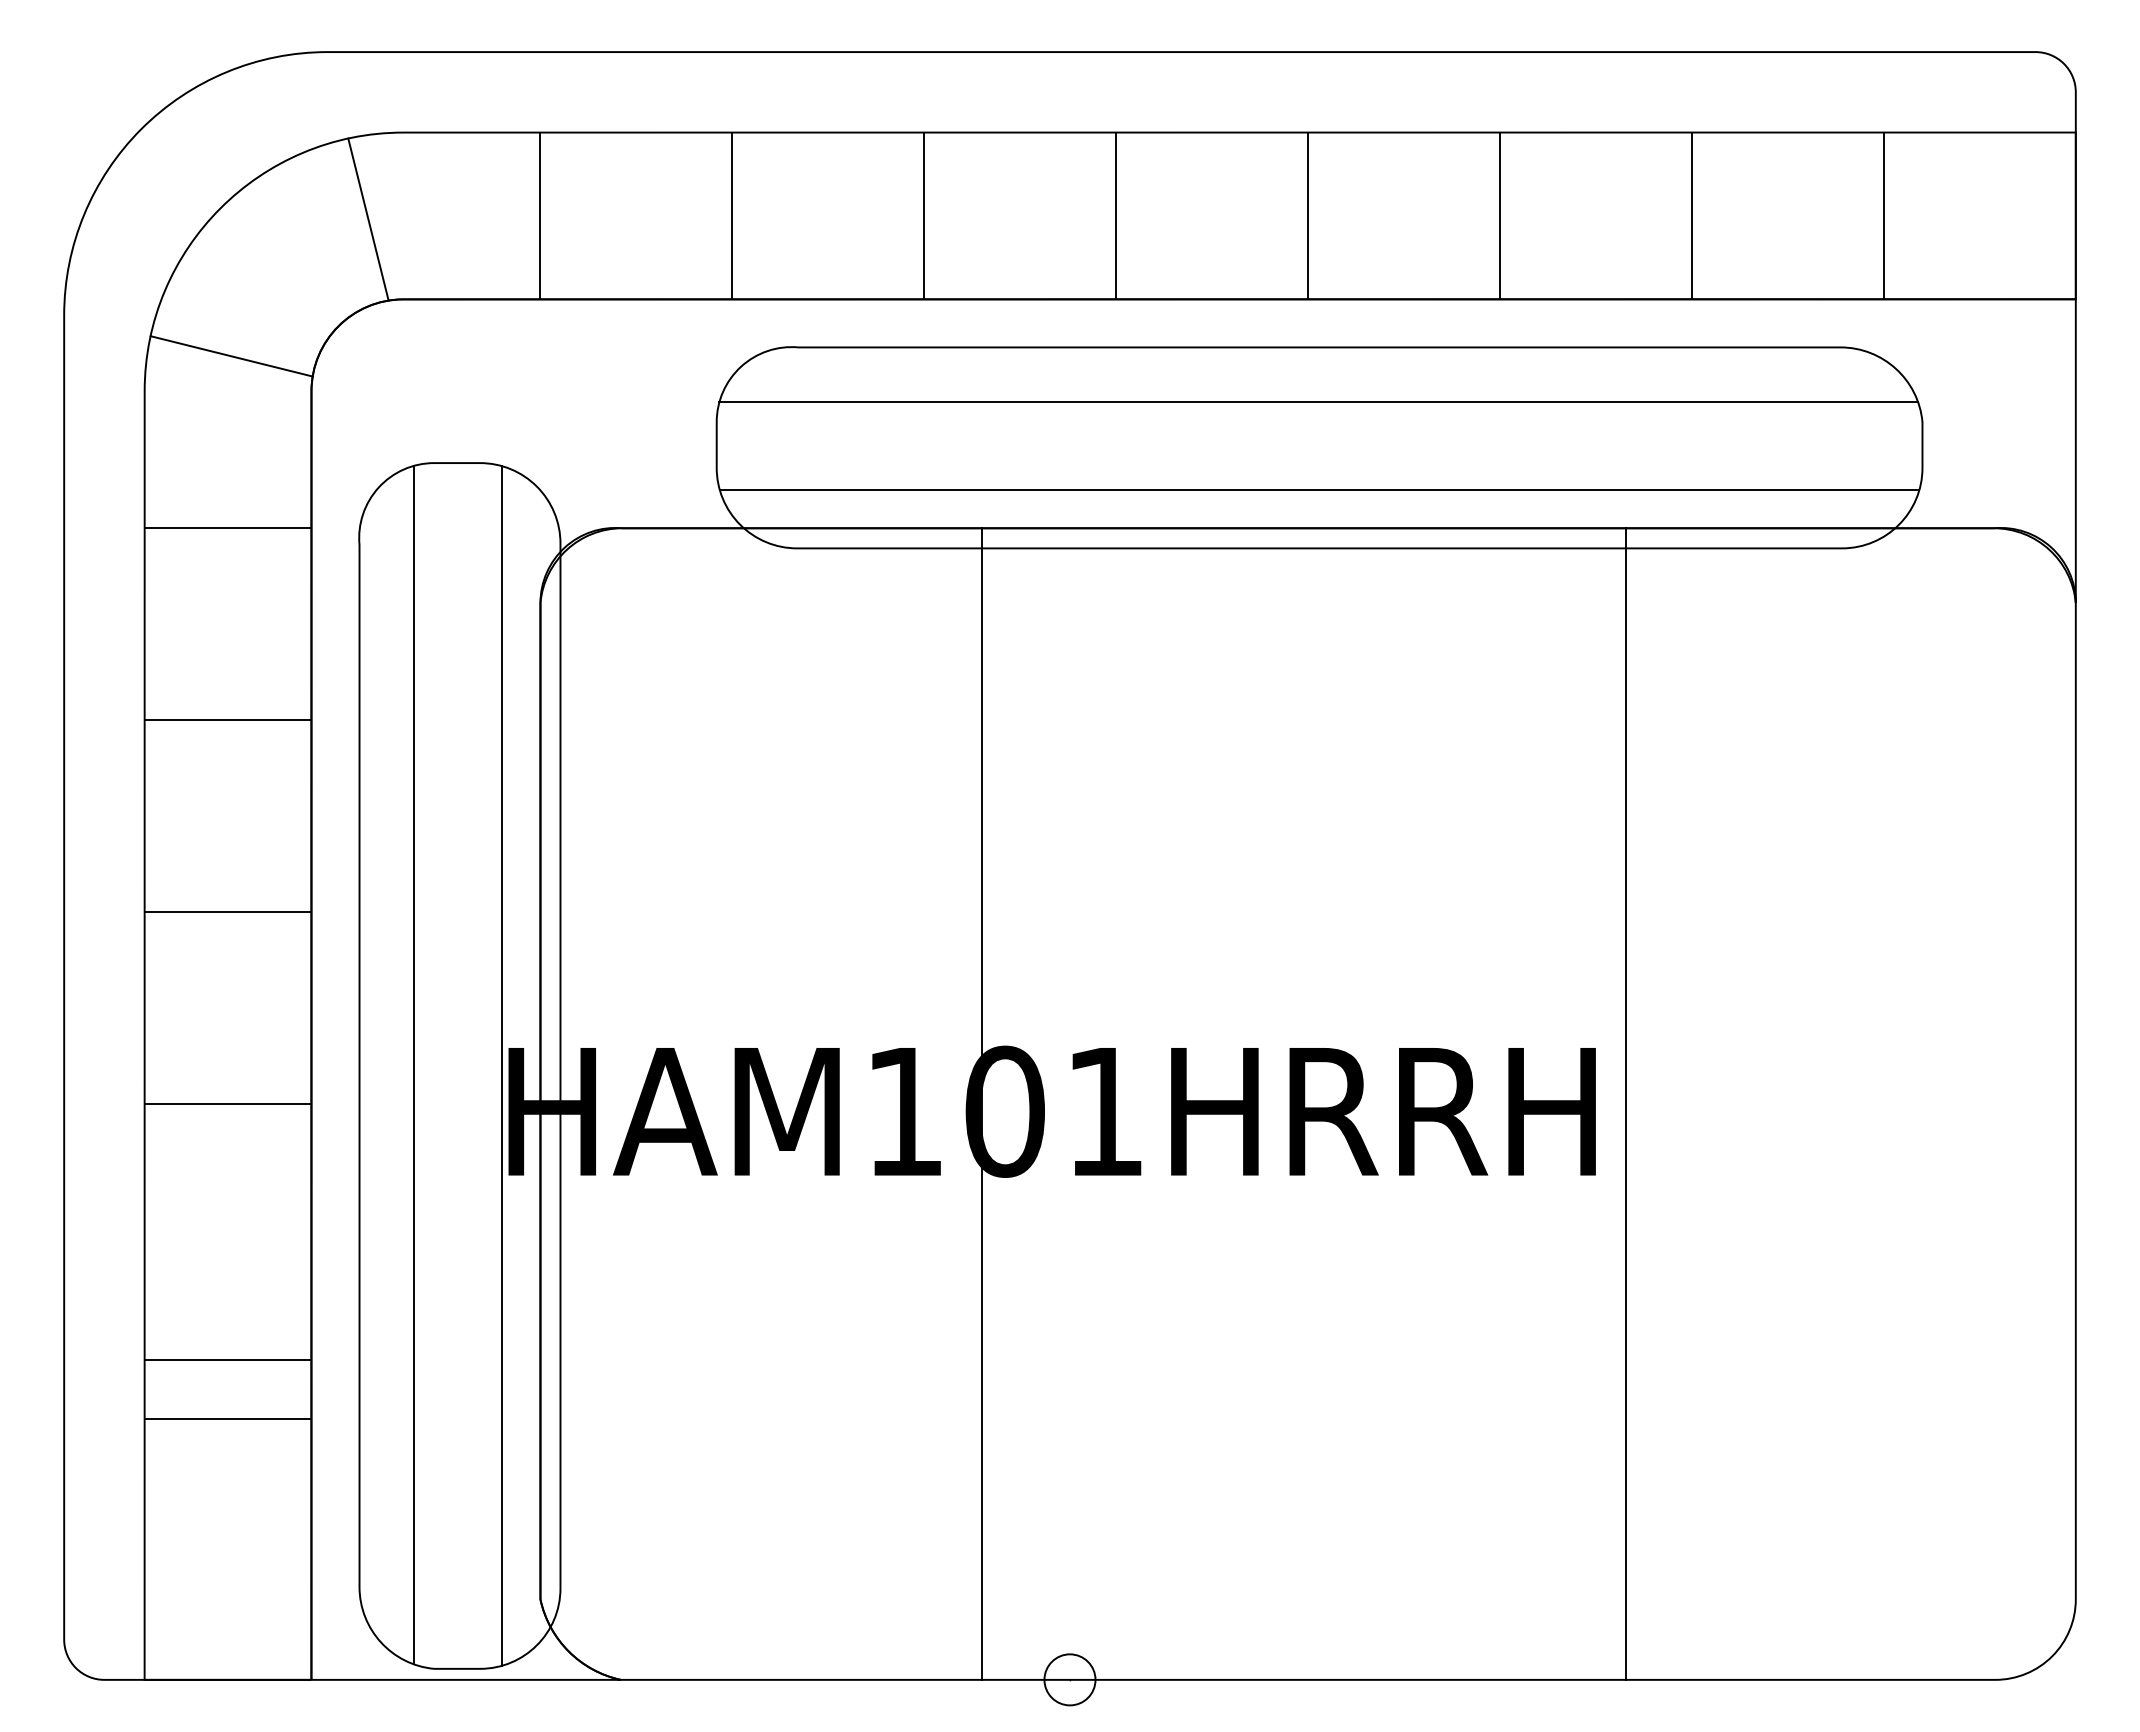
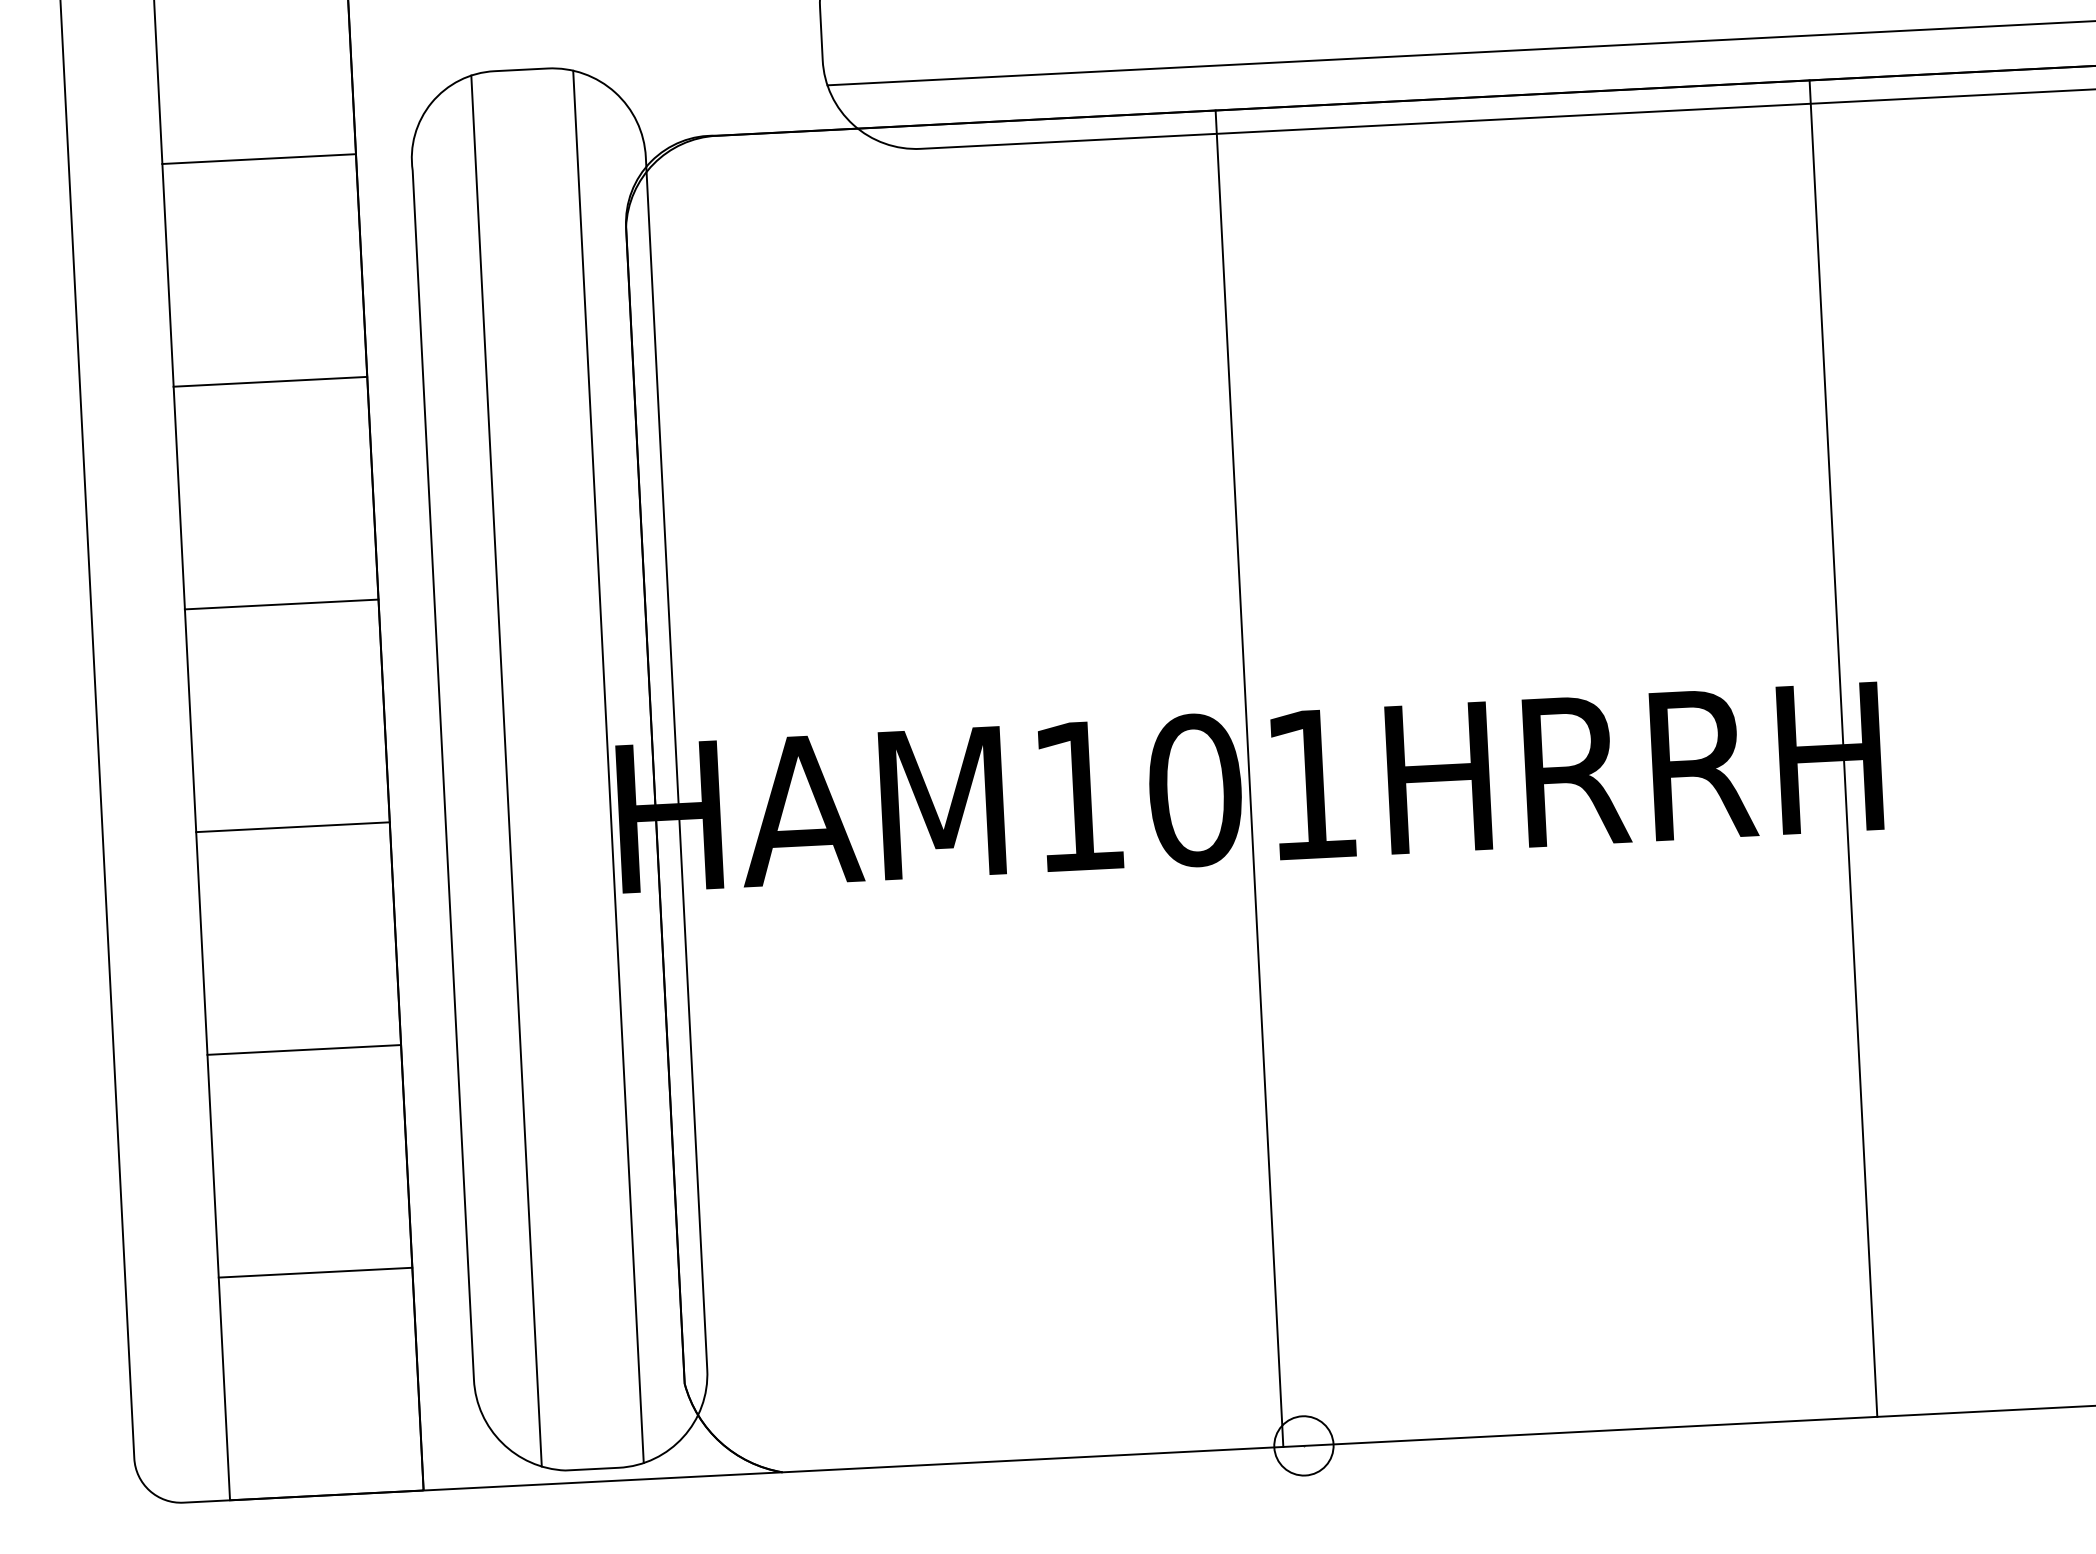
line: (982, 1103) -> (1249, 778), moved
line: (1626, 1103) -> (1843, 747), moved
line: (227, 1360) -> (303, 1050), moved
line: (227, 1418) -> (314, 1272), moved

